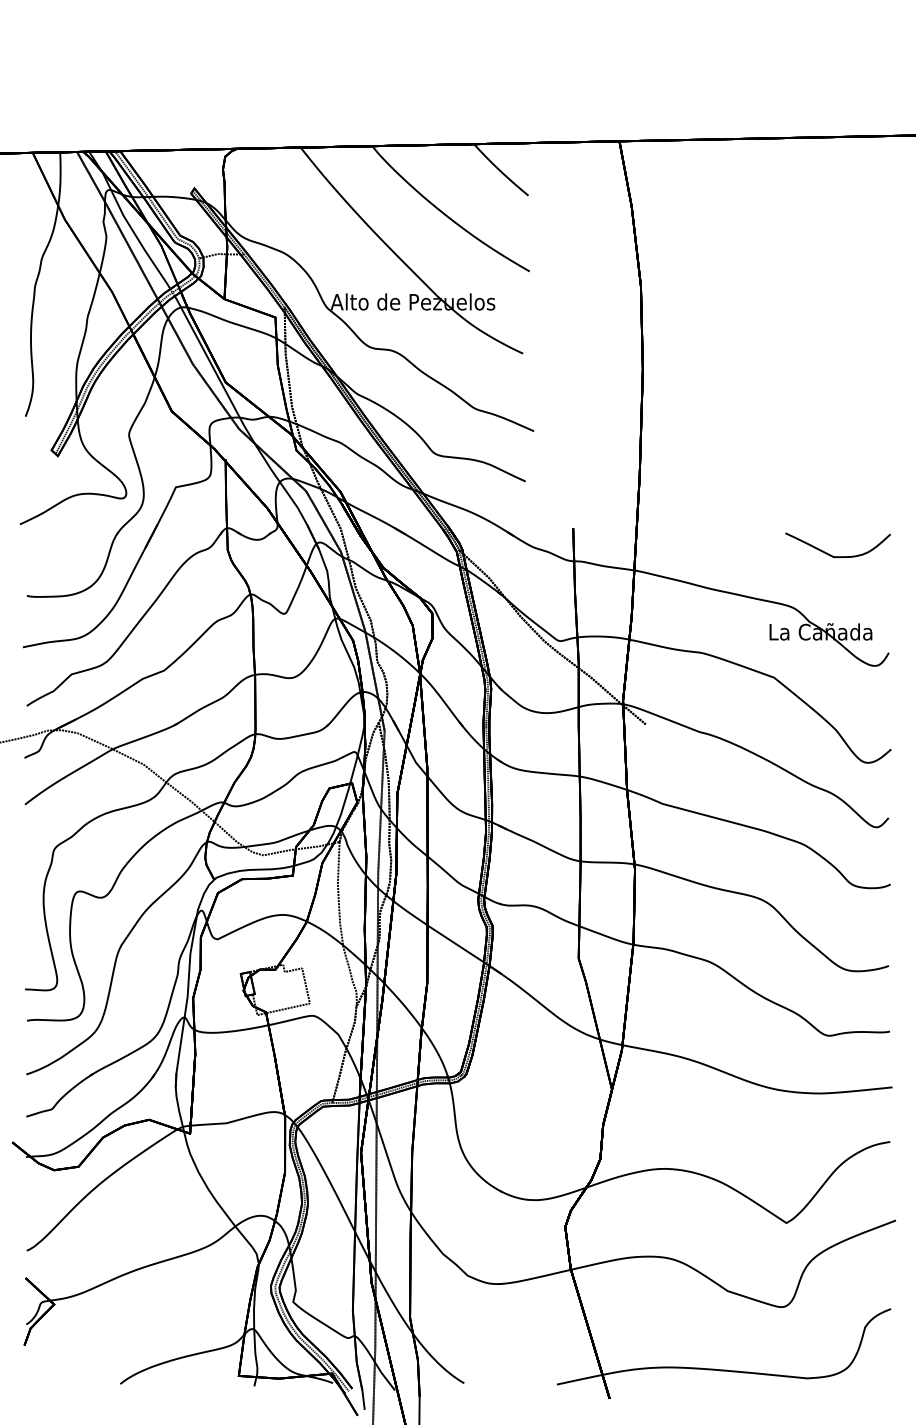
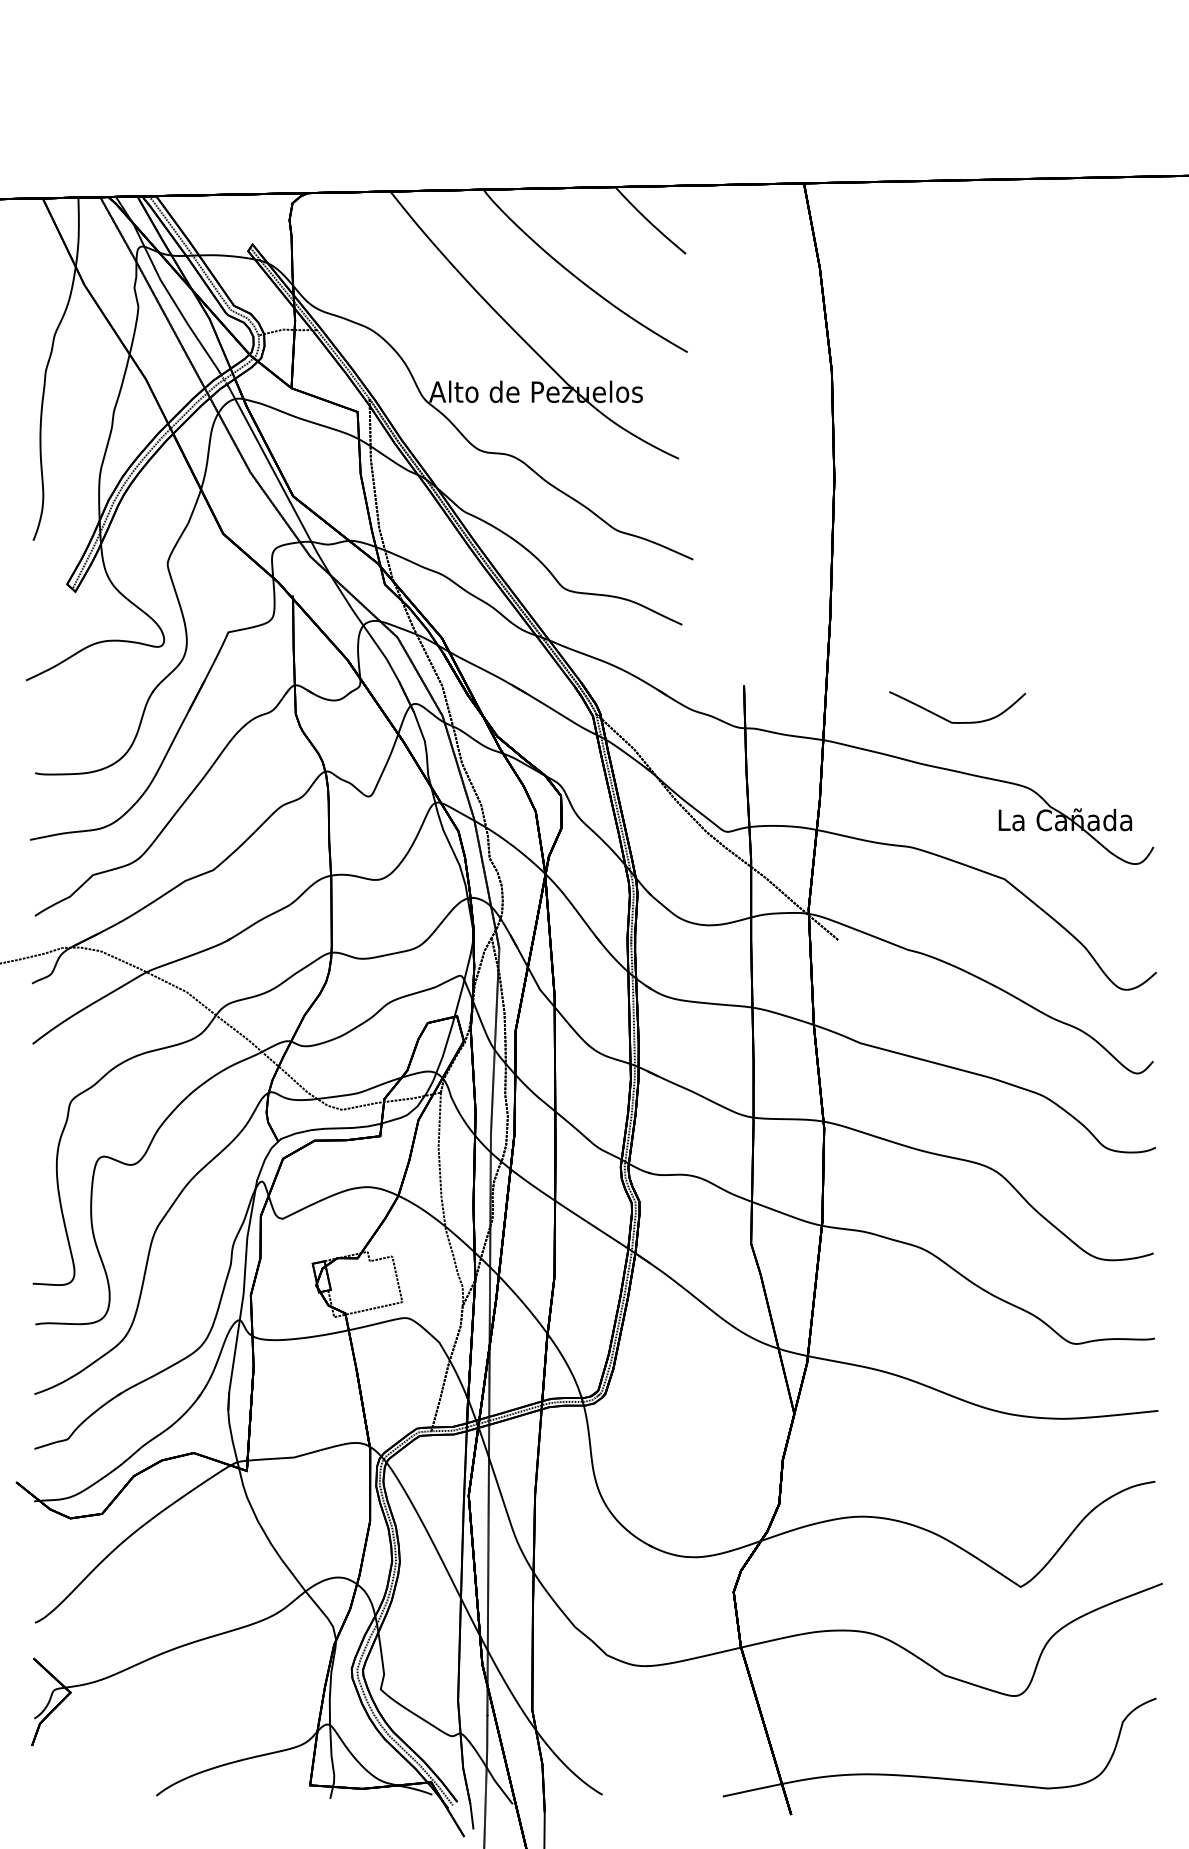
part: (837, 556) -> (957, 722), moved

